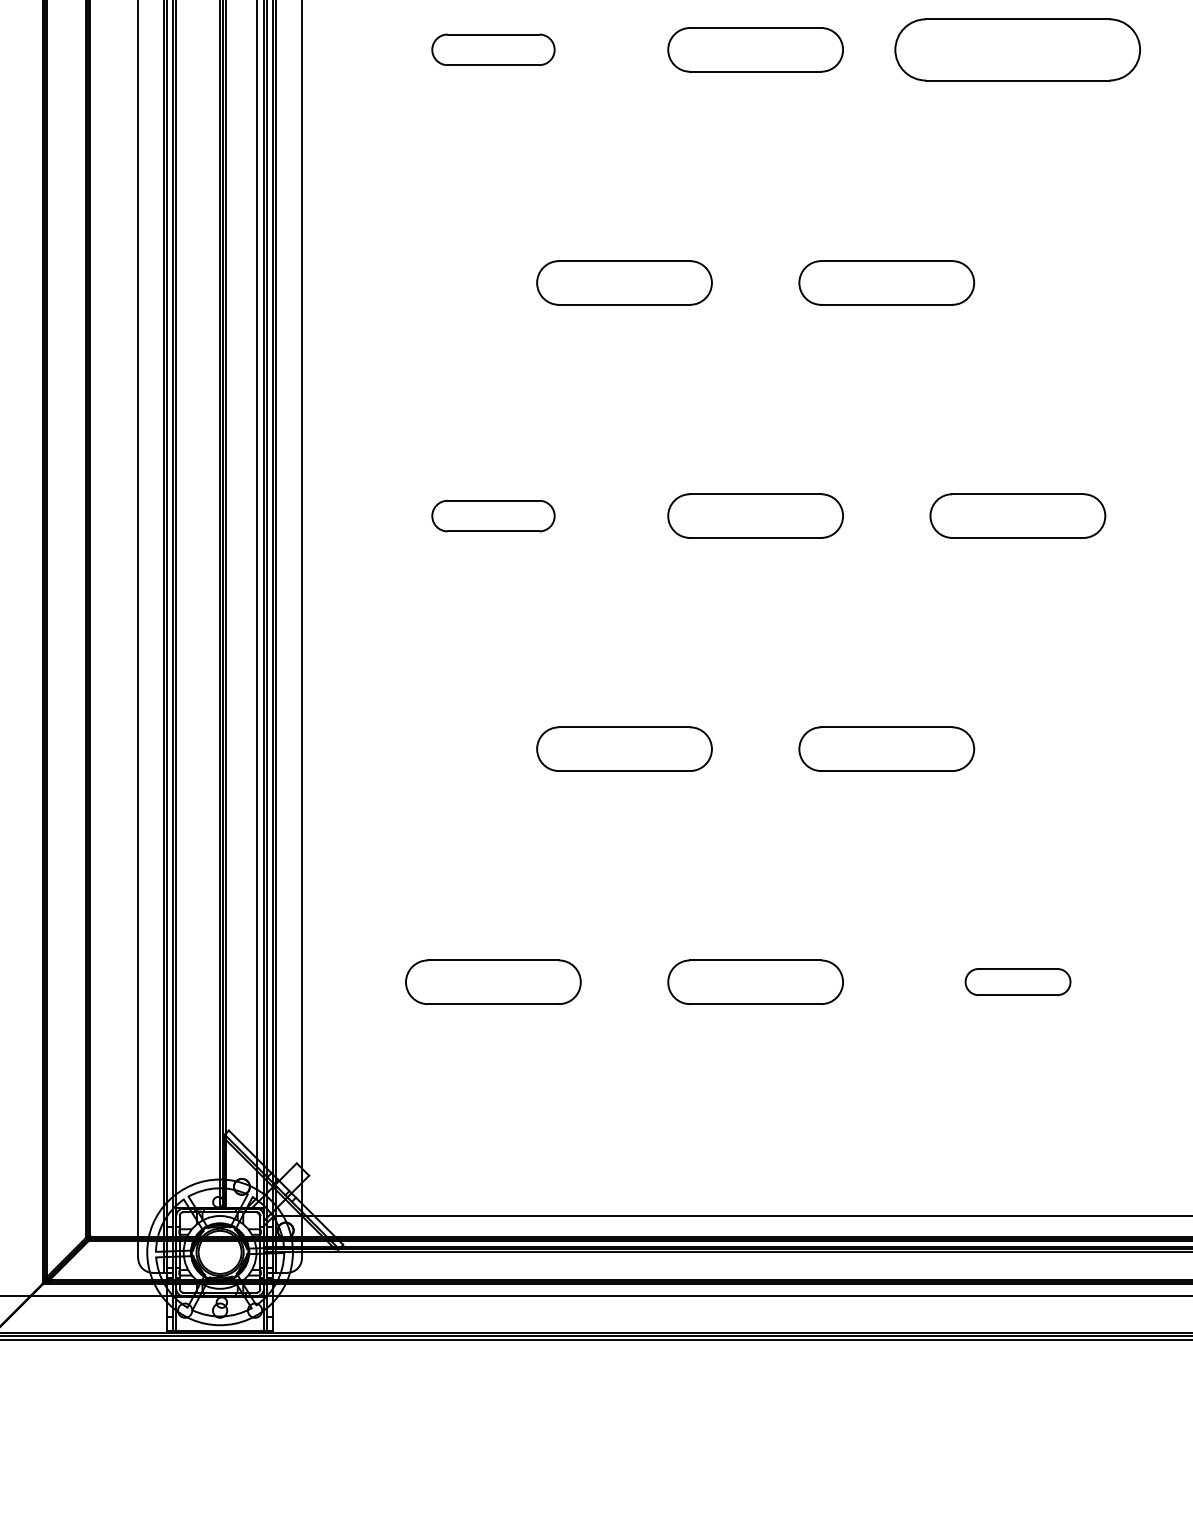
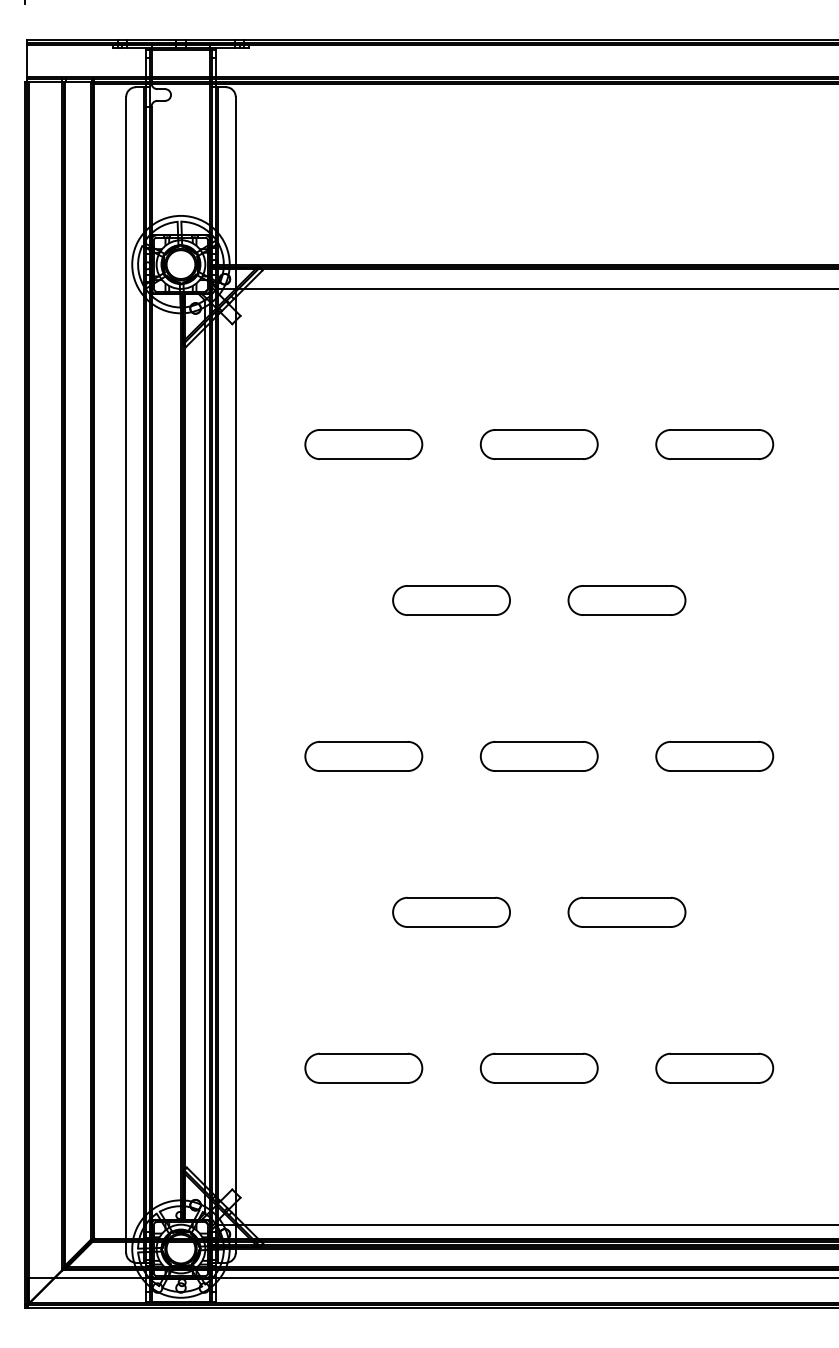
part: (492, 49) -> (363, 444), size x1.43
part: (1017, 49) -> (714, 444), size x0.71
part: (492, 516) -> (363, 756), size x1.43
part: (1017, 981) -> (714, 1067), size x1.67

